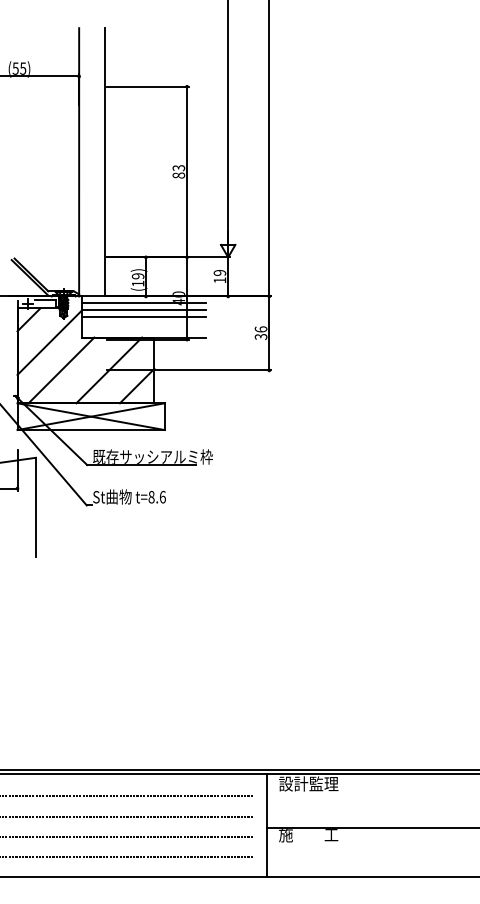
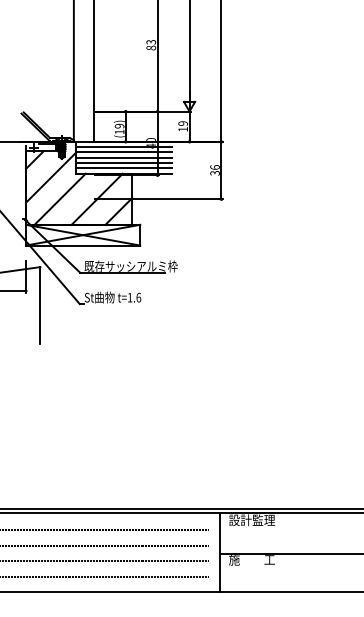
line: (143, 323) -> (123, 162), added
line: (143, 330) -> (123, 168), added
text: (151, 497) -> (130, 297), t=8.6 -> t=1.6

